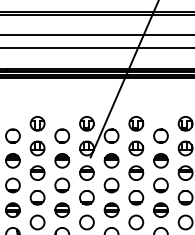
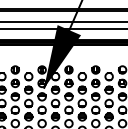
fill: (124, 98) -> (62, 56), added

